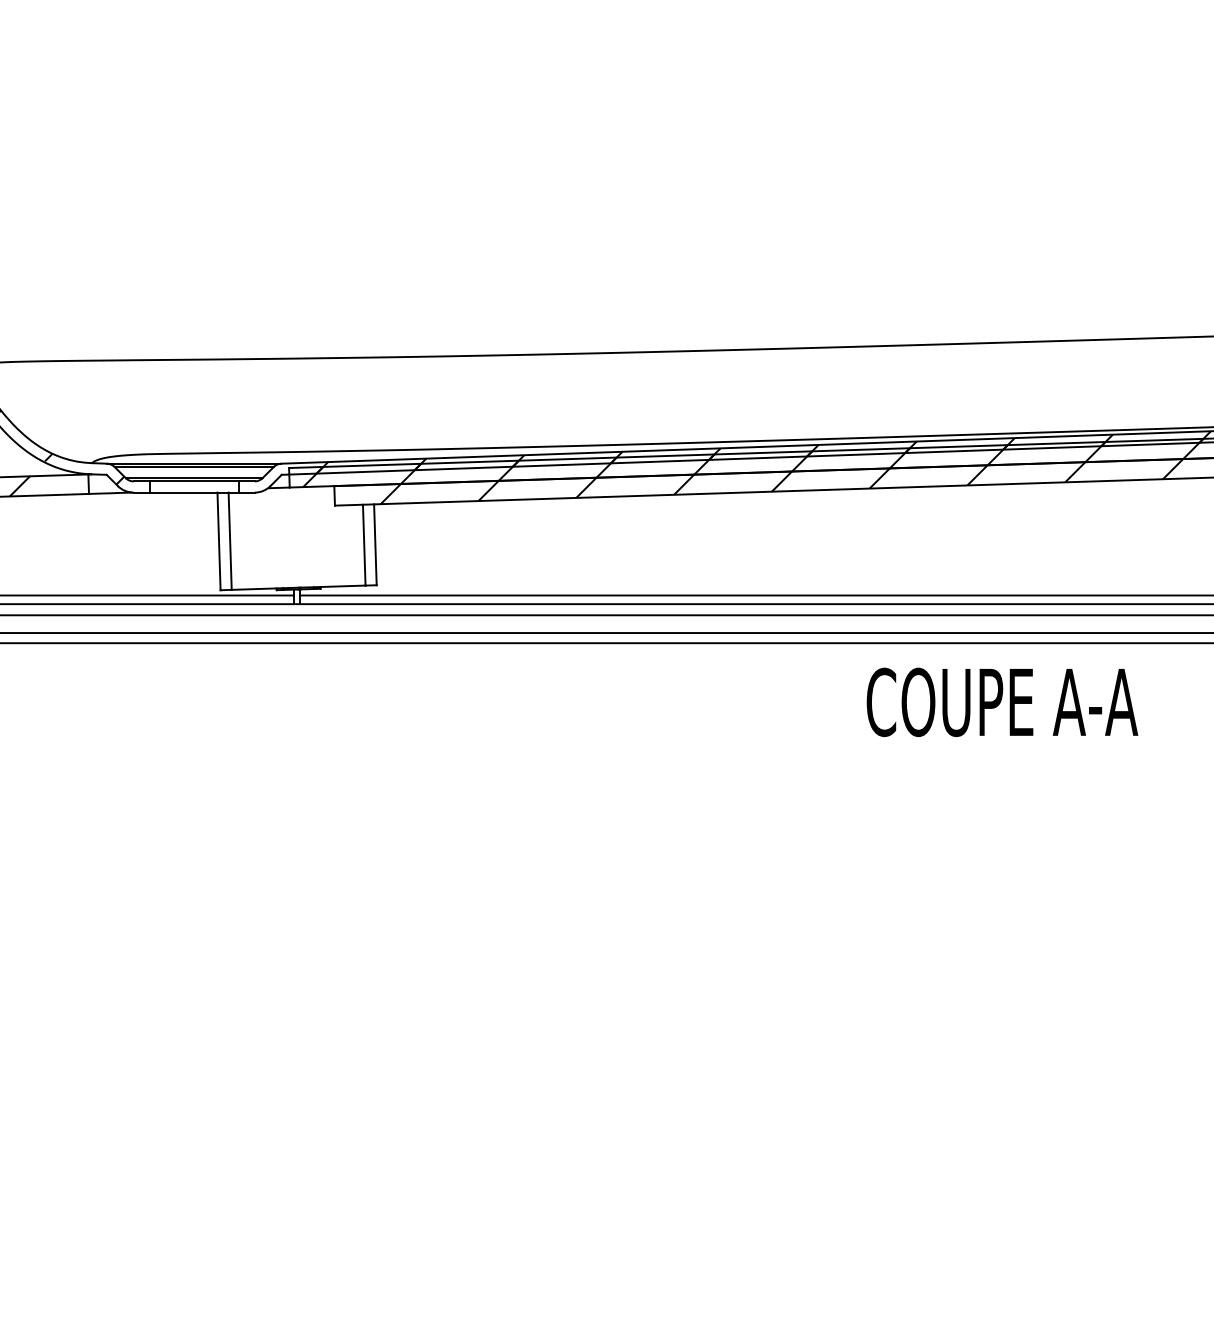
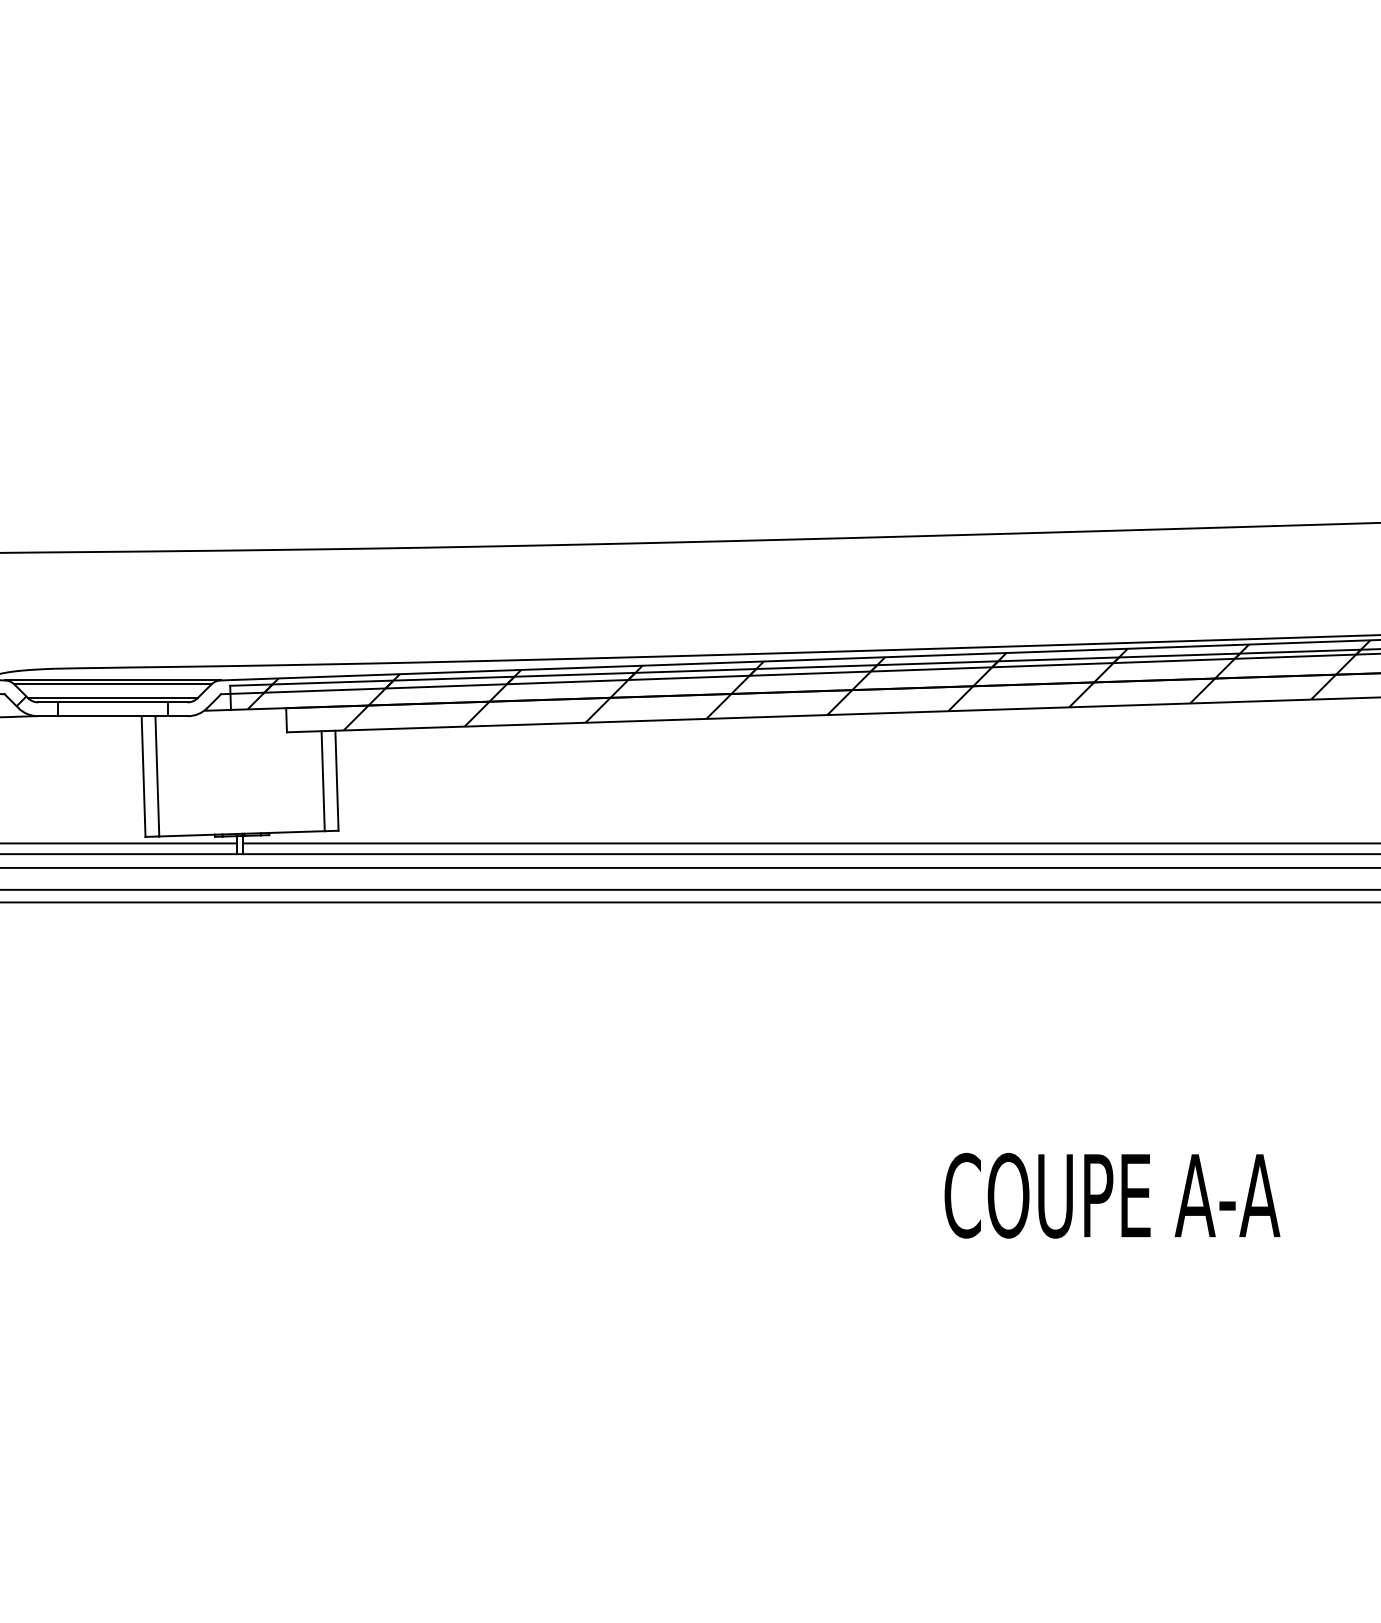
text: (1002, 702) -> (1112, 1195), moved

